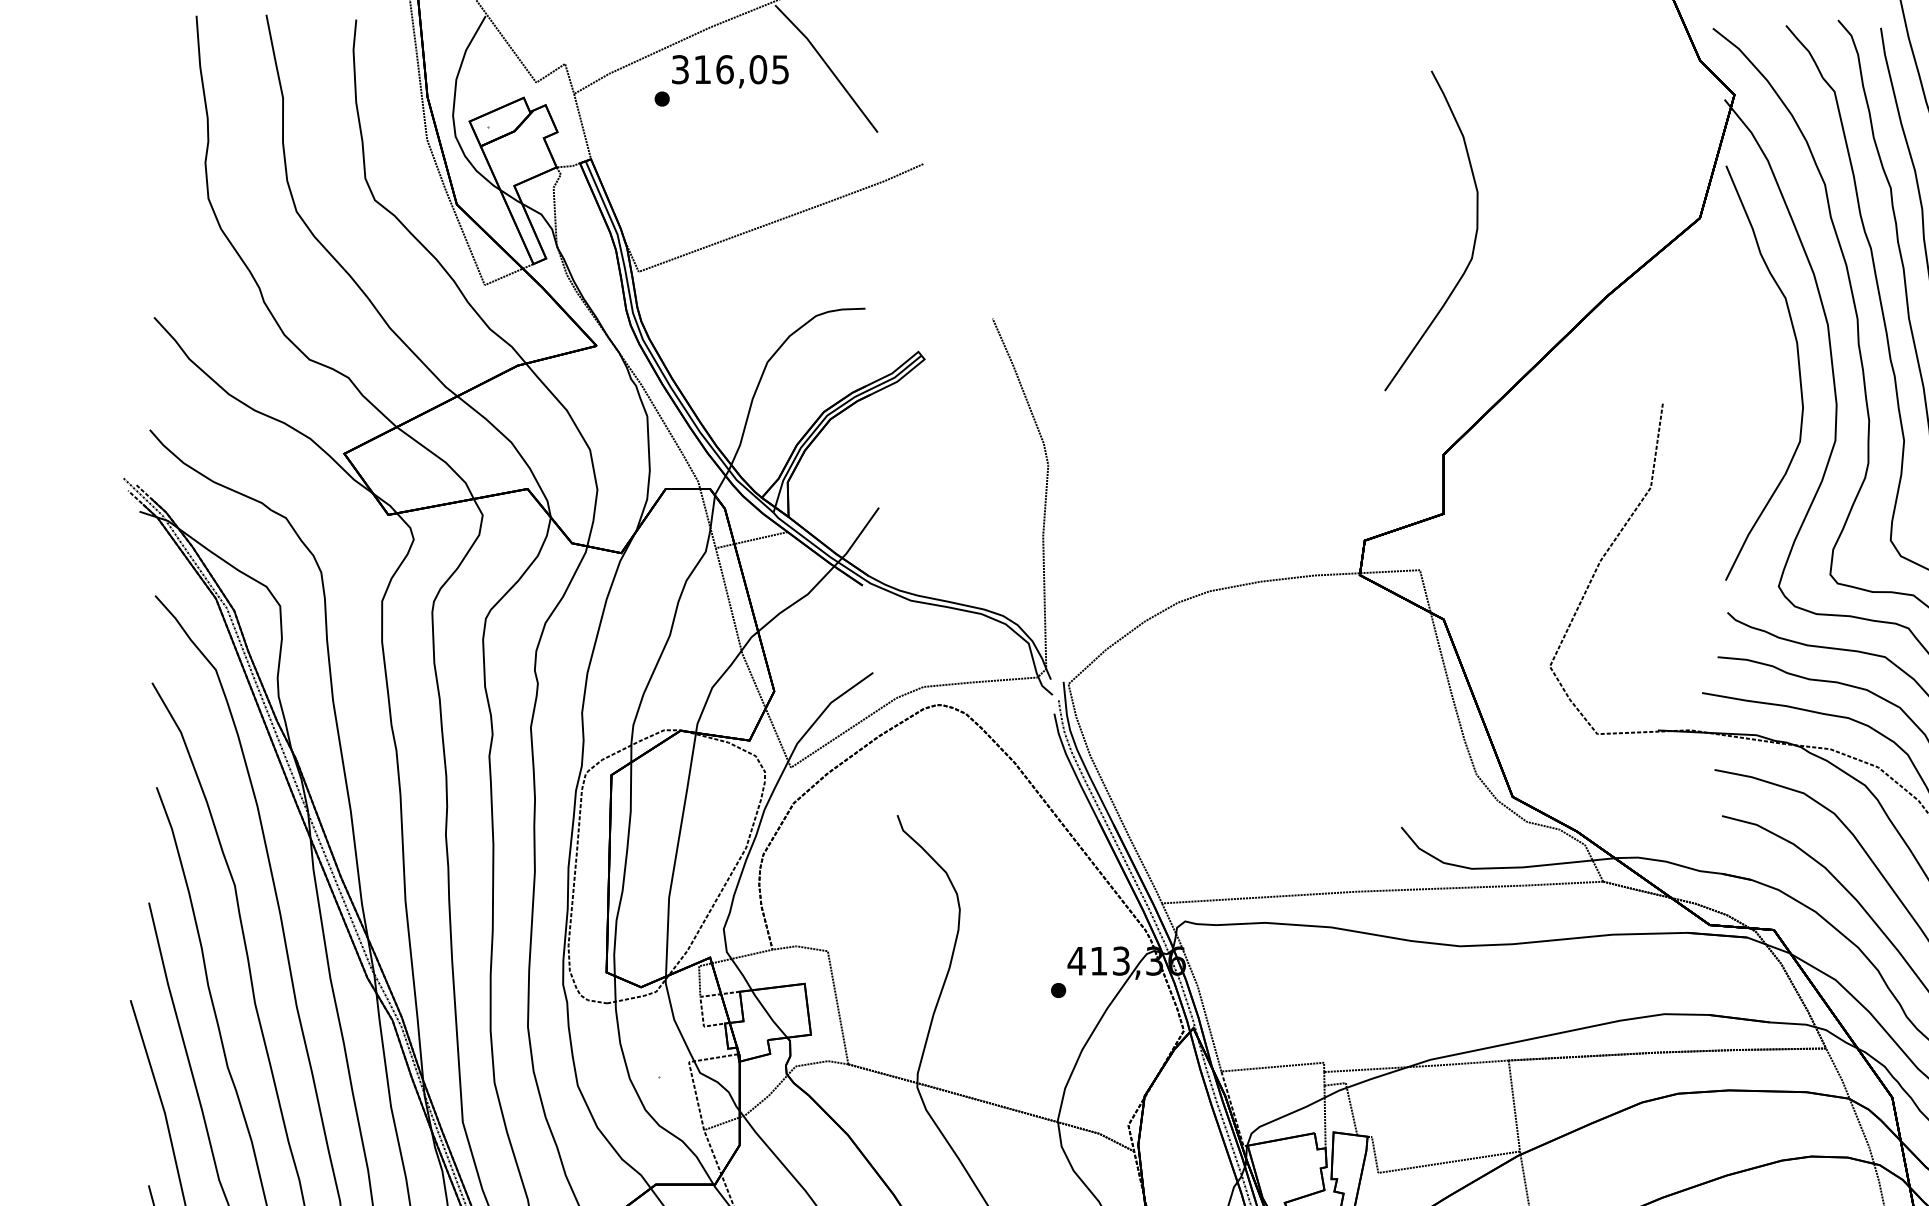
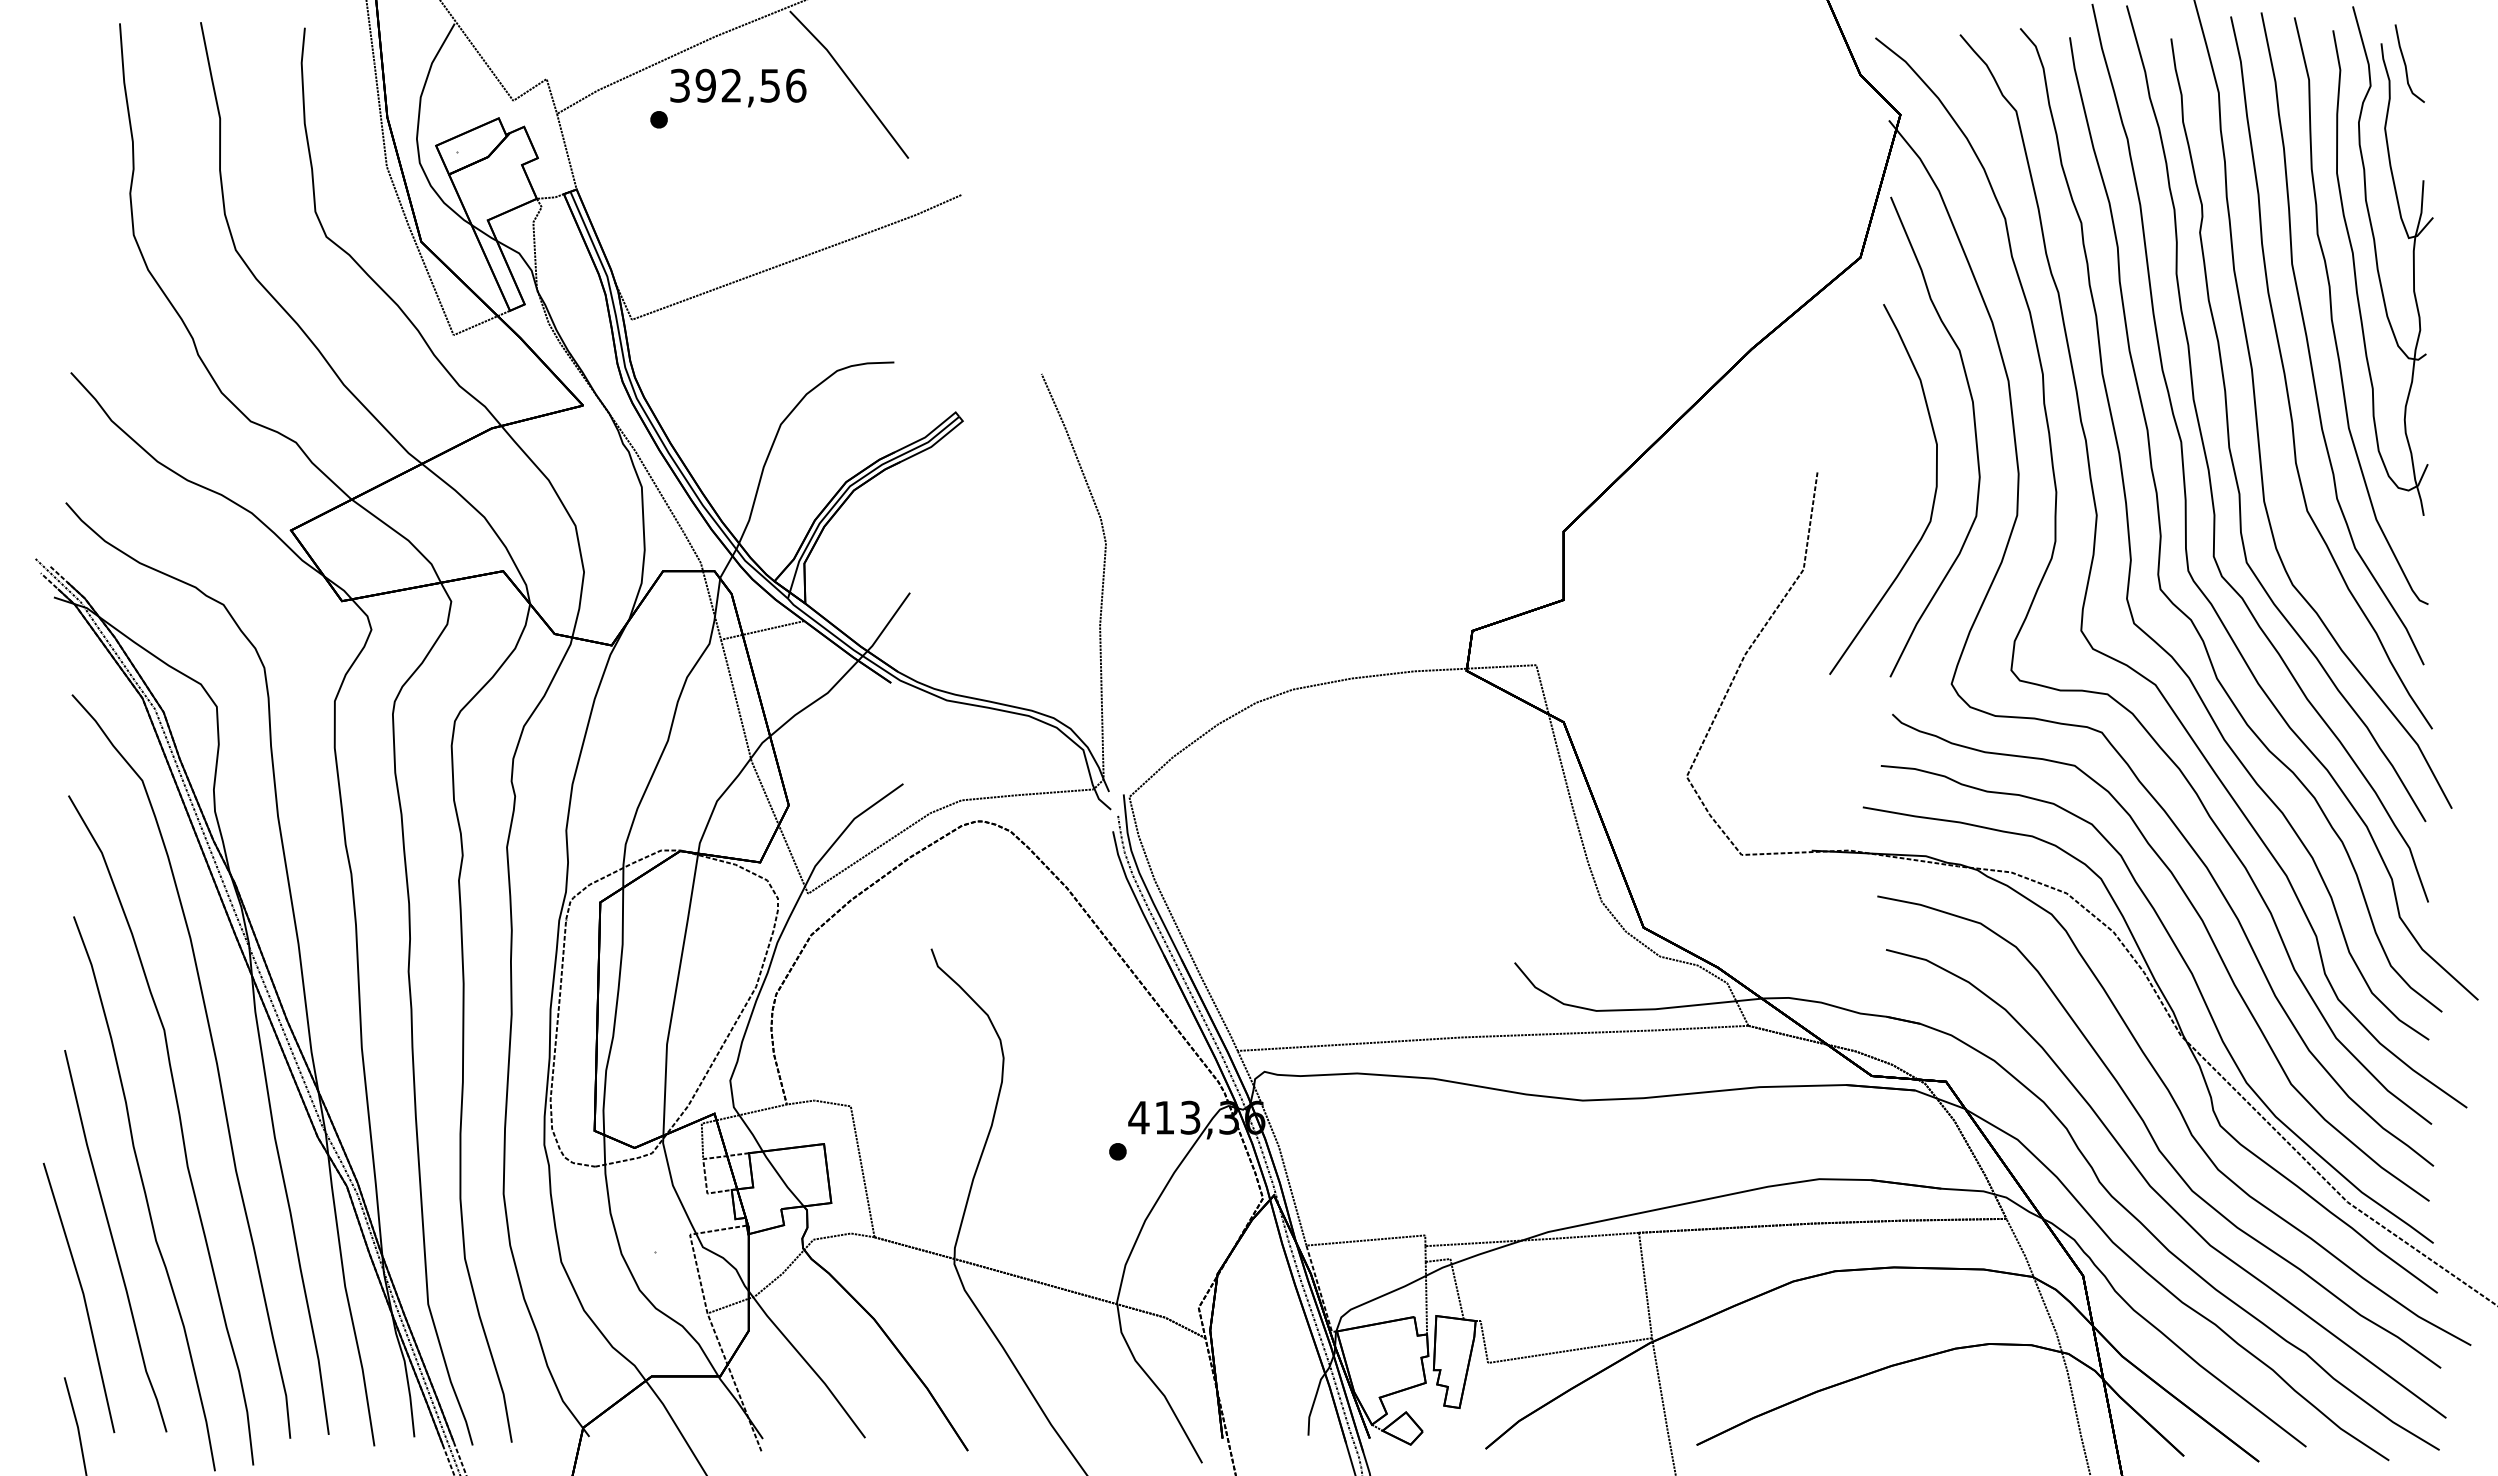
text: (741, 69) -> (750, 85), 316,05 -> 392,56
curve: (1474, 237) -> (1933, 497), moved

